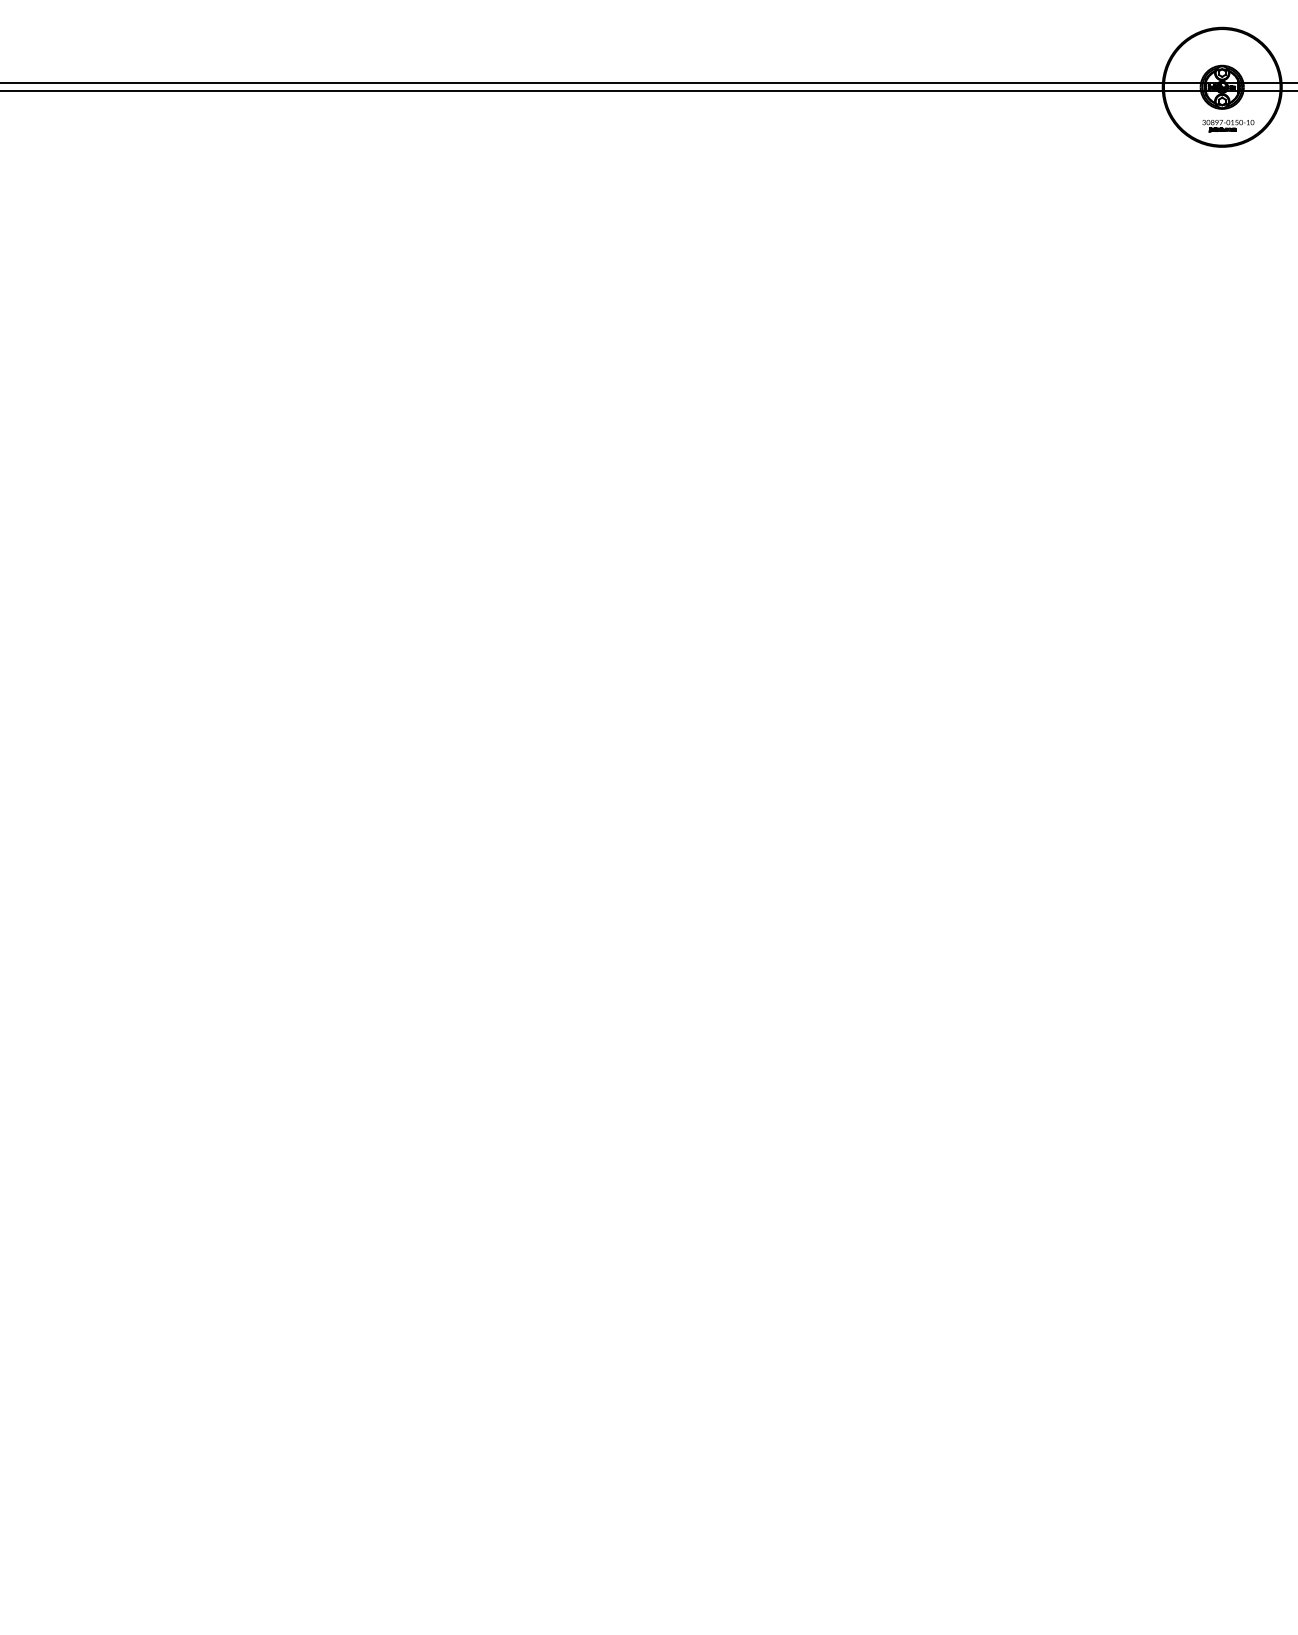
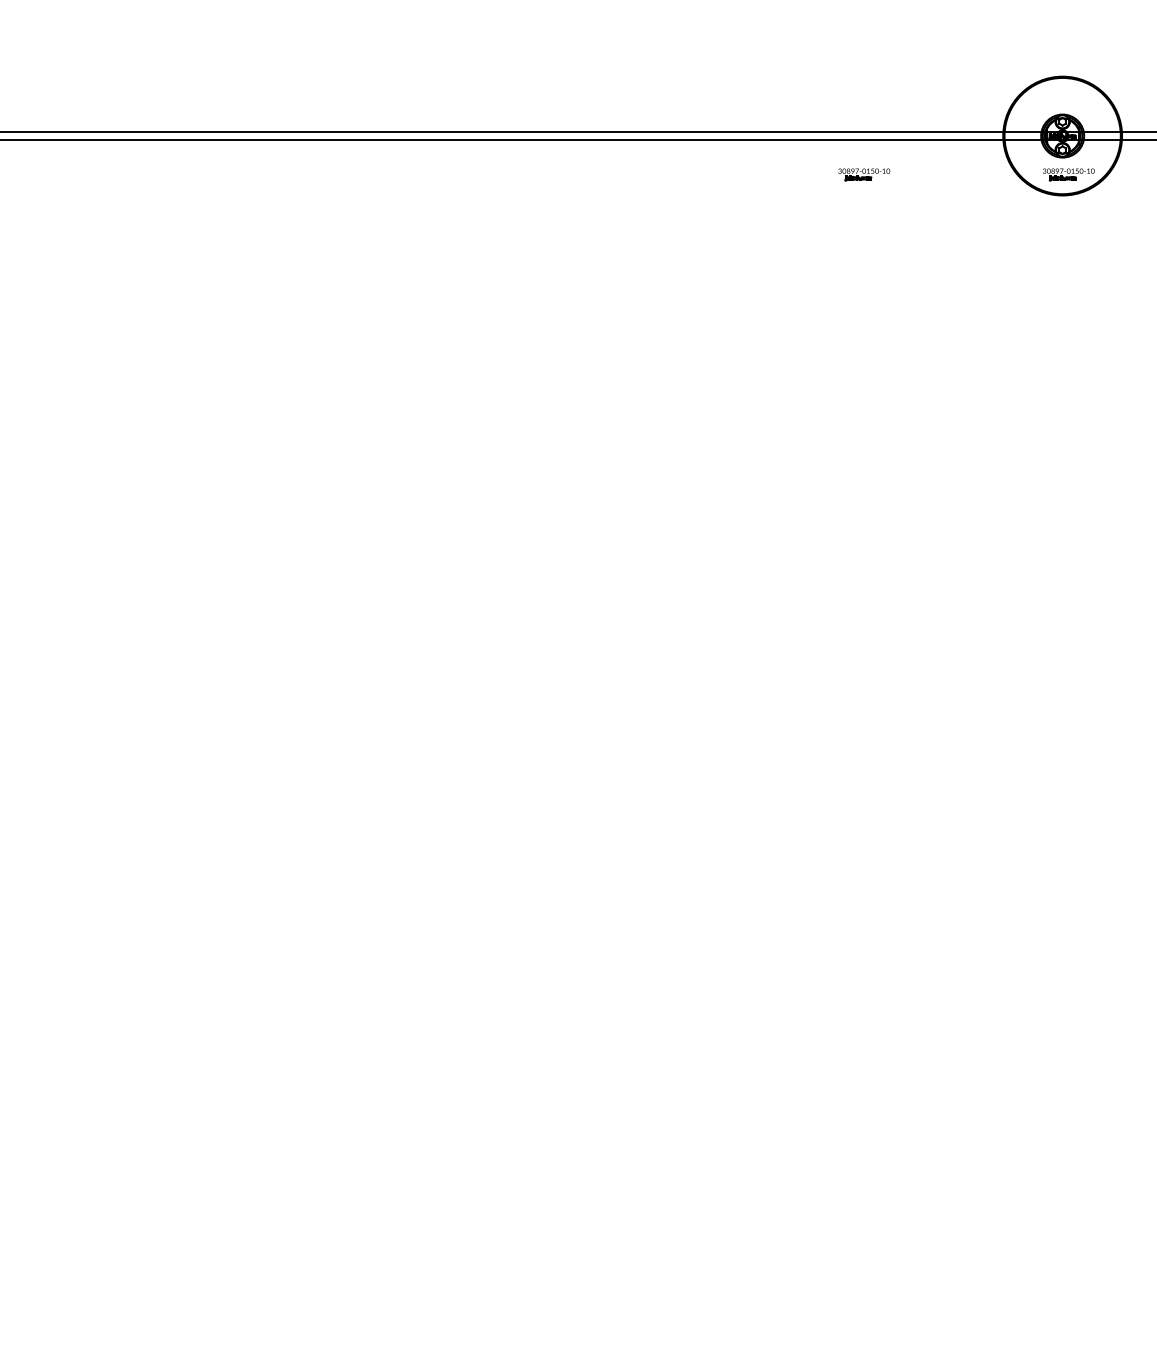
part: (1023, 125) -> (864, 174), added

